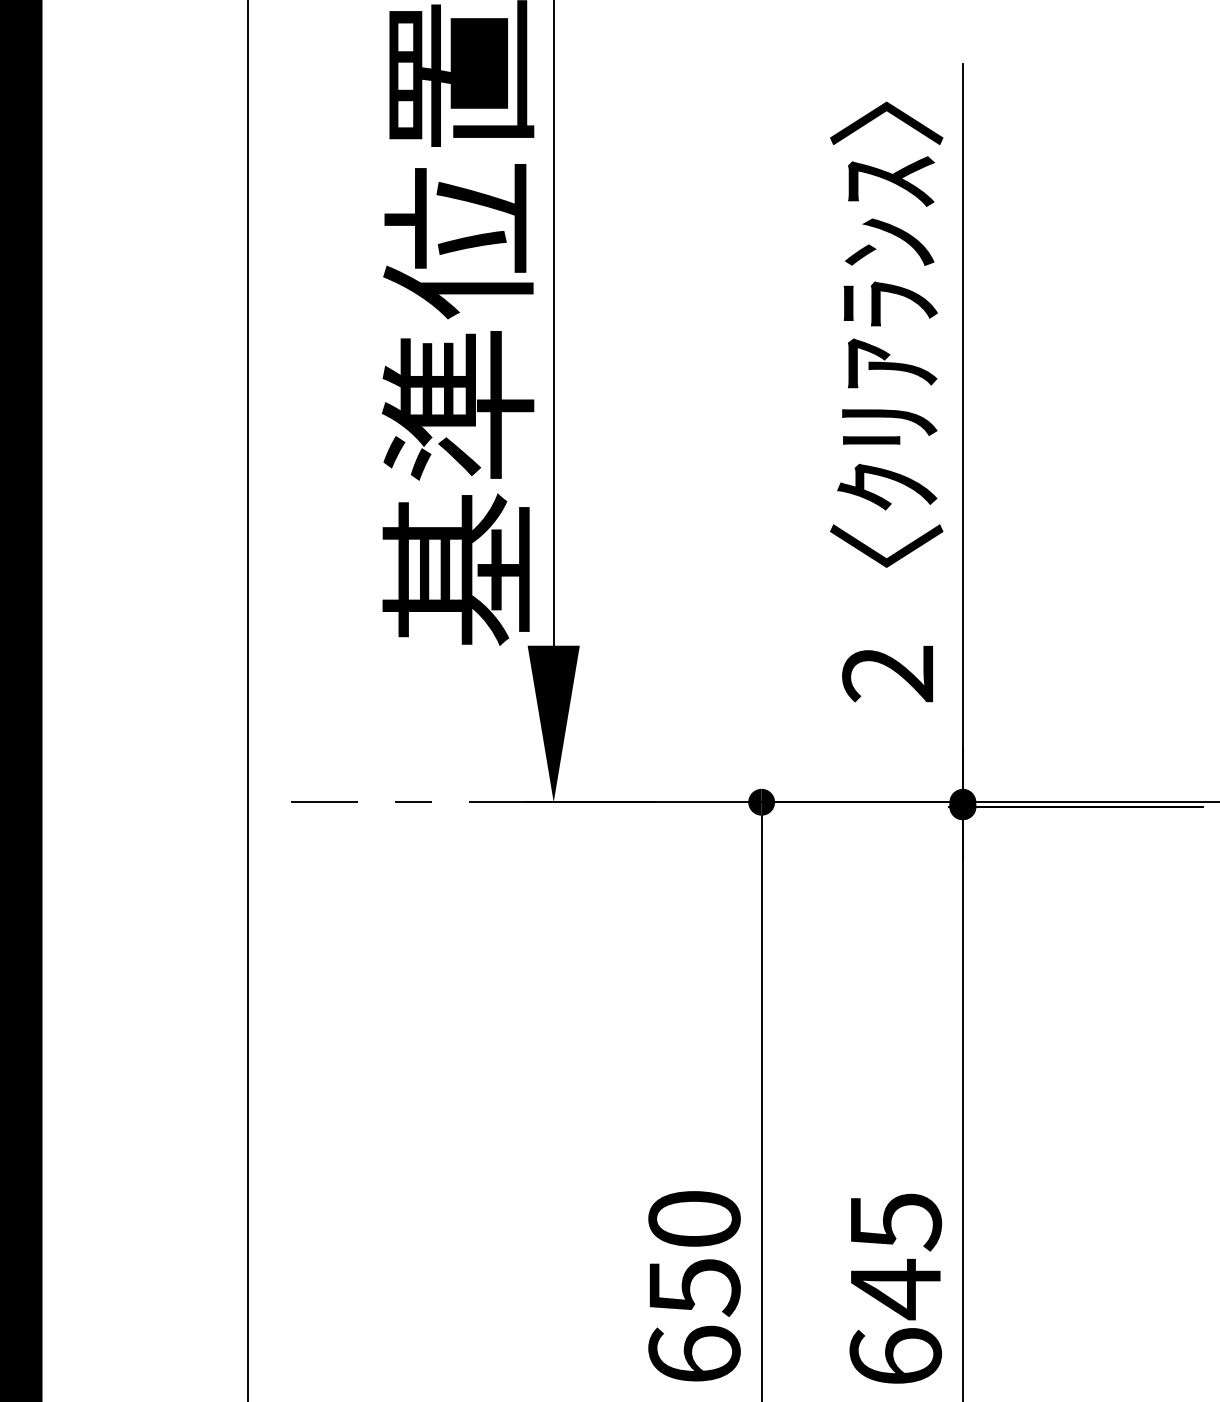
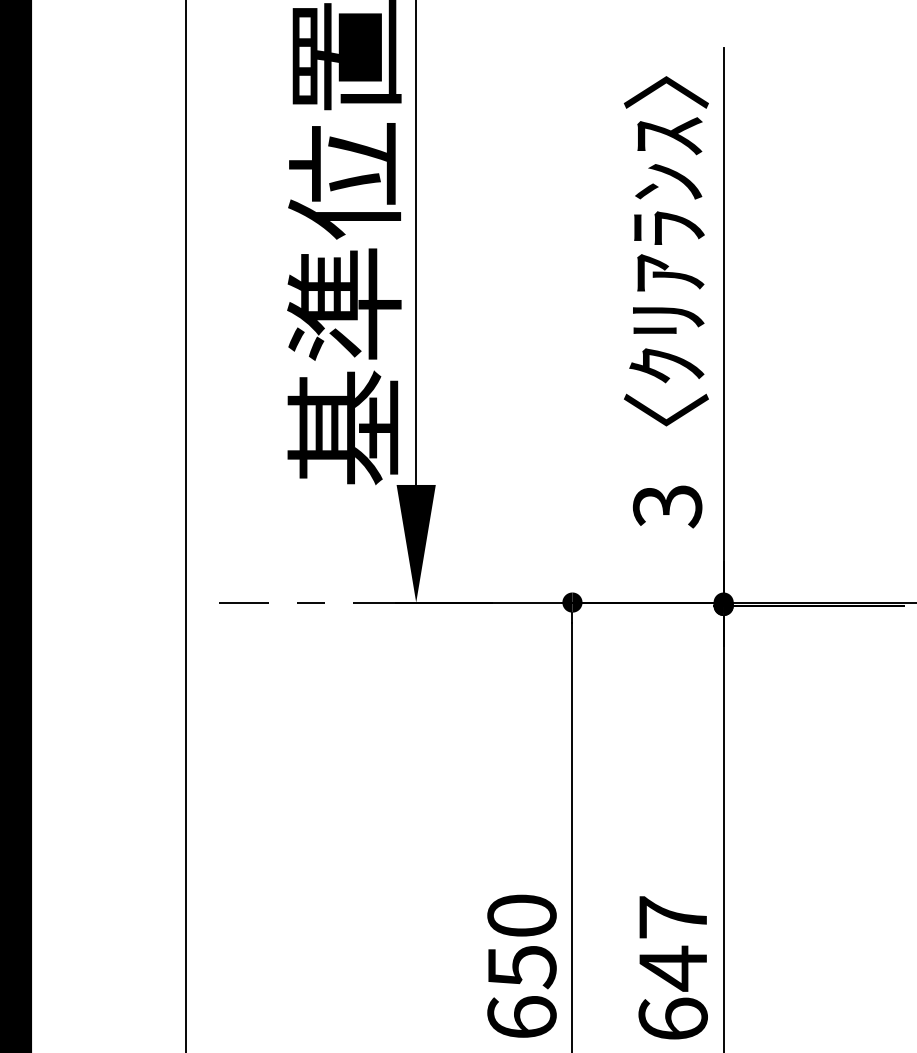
text: (888, 674) -> (667, 506), 2 -> 3
text: (896, 1222) -> (673, 918), 645 -> 647

